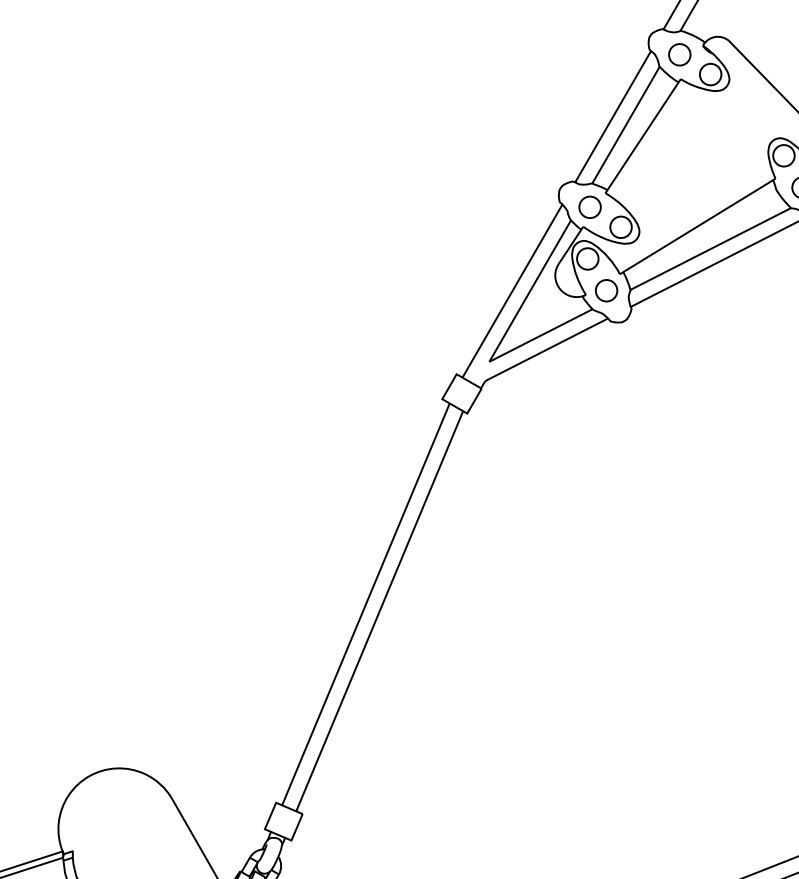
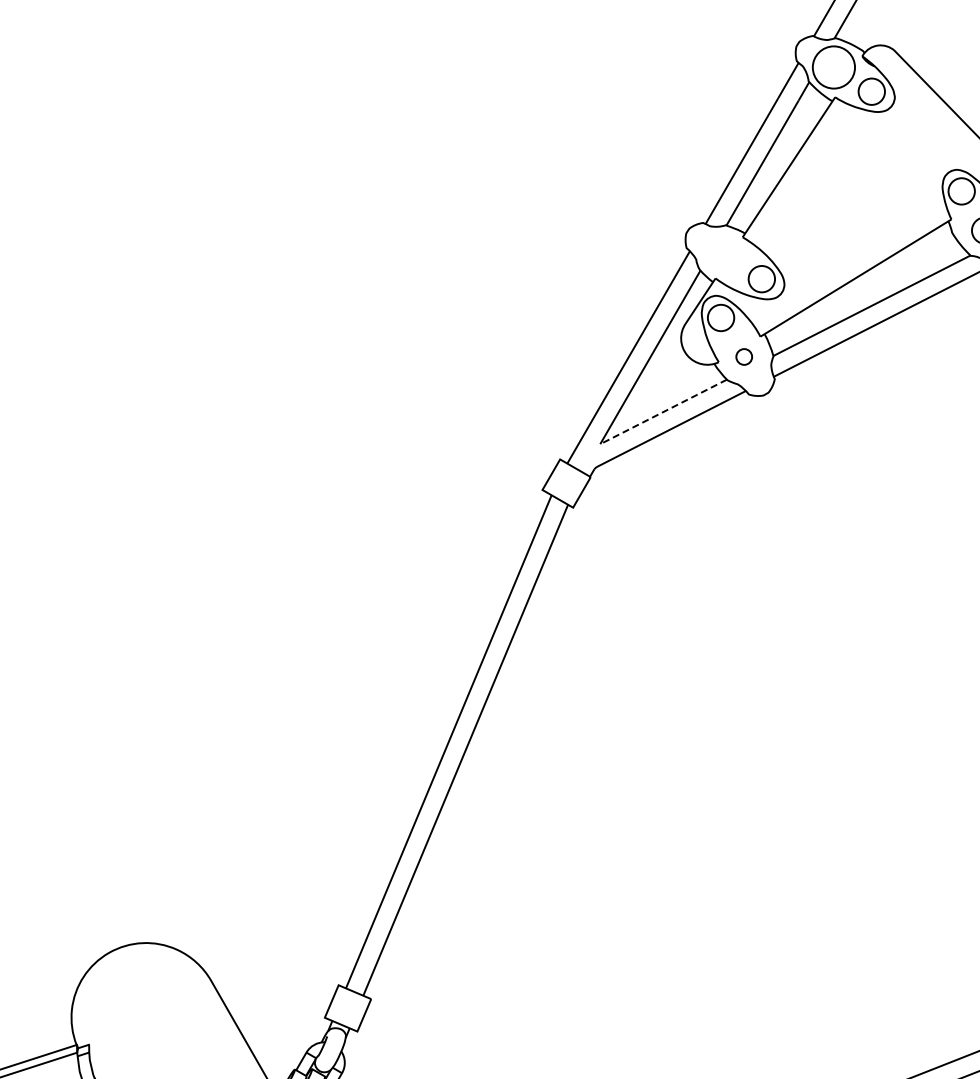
circle: (679, 54) -> (833, 67), size x1.6
circle: (589, 207) -> (723, 254), removed
circle: (606, 290) -> (744, 356), size x0.6
line: (540, 335) -> (663, 412), solid -> dashed

